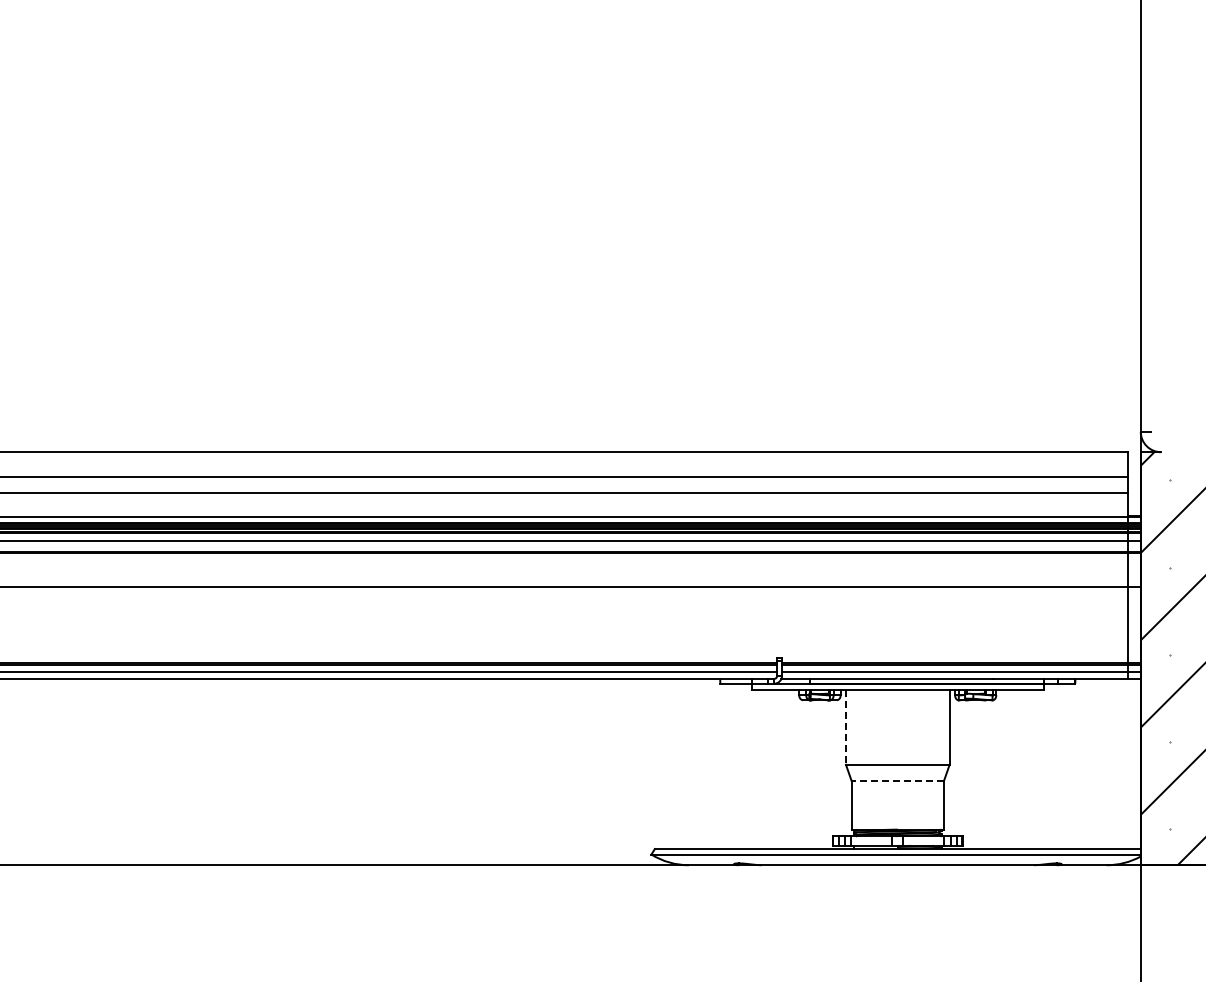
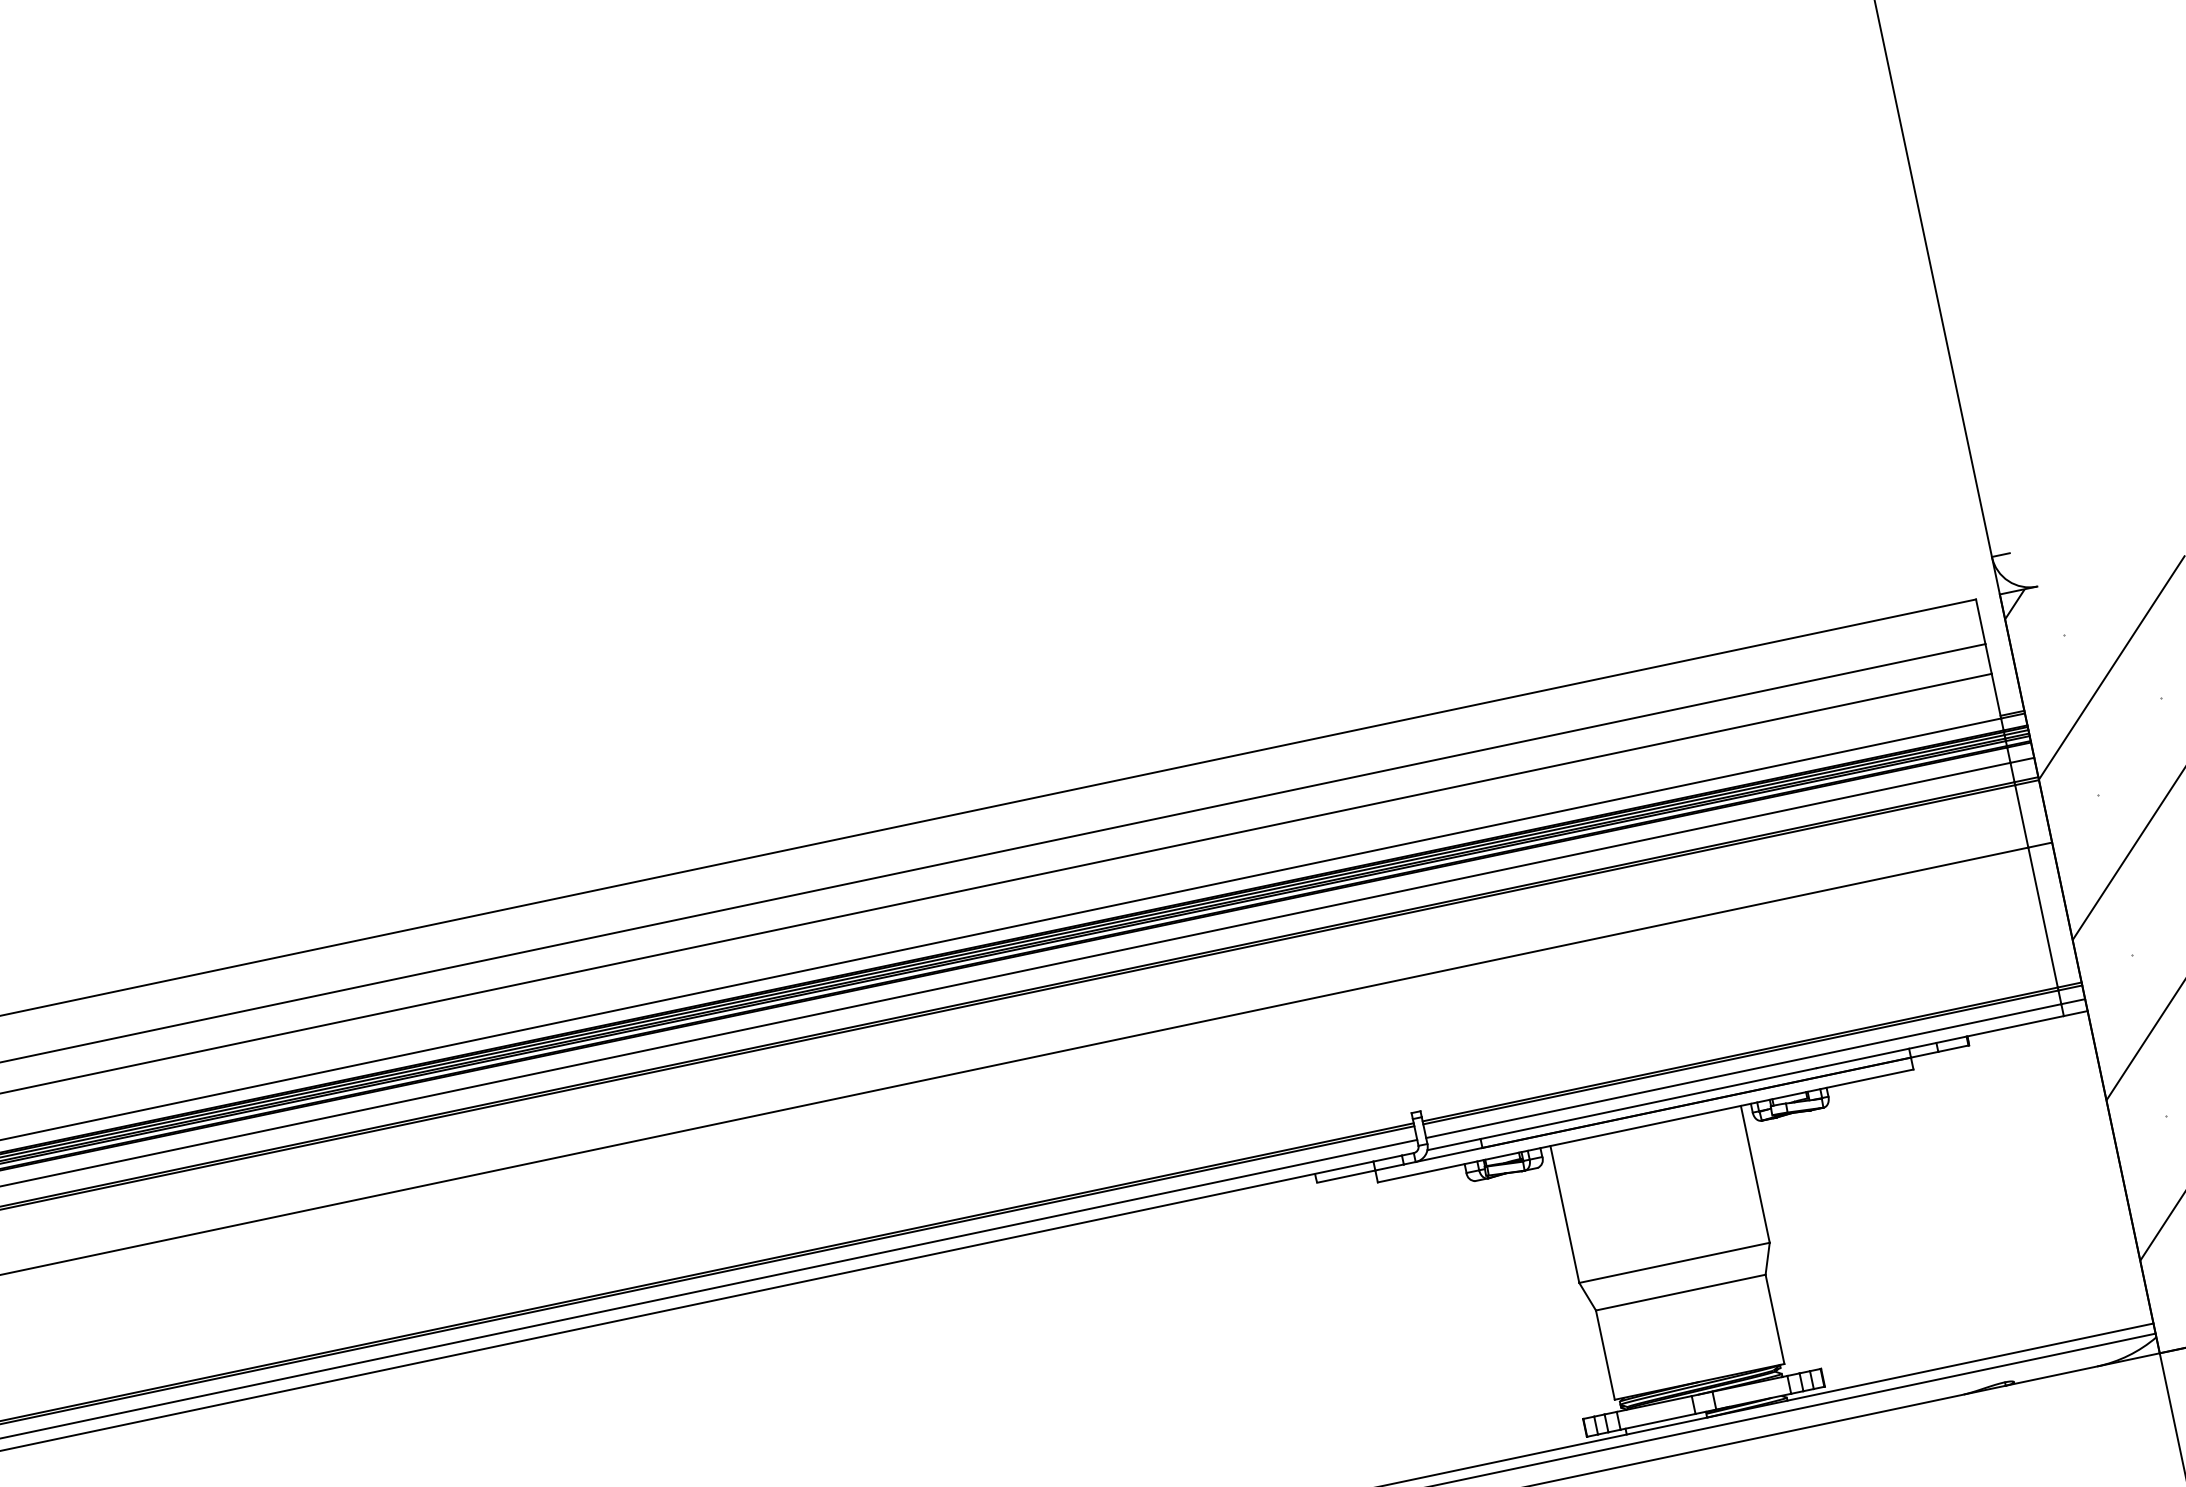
line: (845, 728) -> (1564, 1216), dashed -> solid
line: (897, 781) -> (1680, 1293), dashed -> solid

